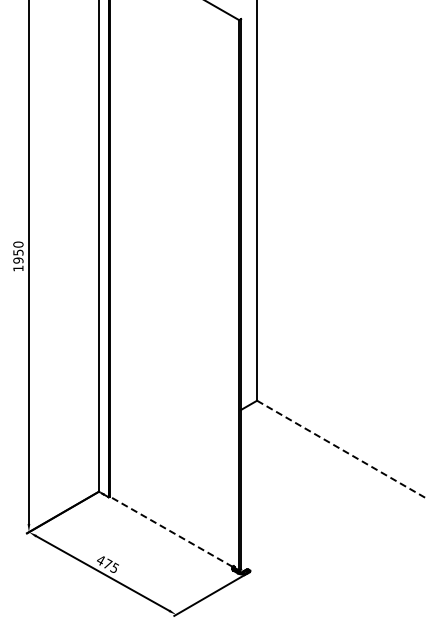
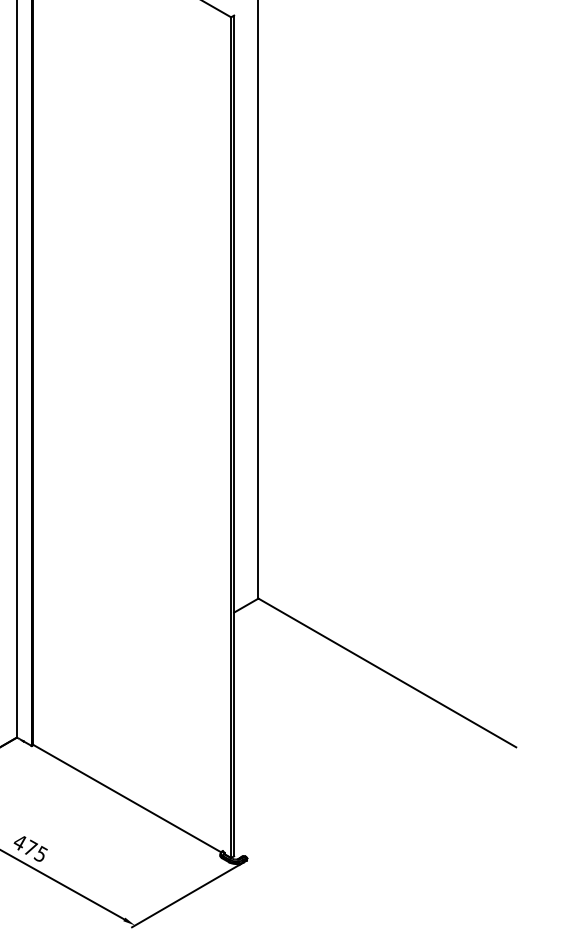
line: (341, 449) -> (387, 673), dashed -> solid
line: (171, 531) -> (127, 798), dashed -> solid

